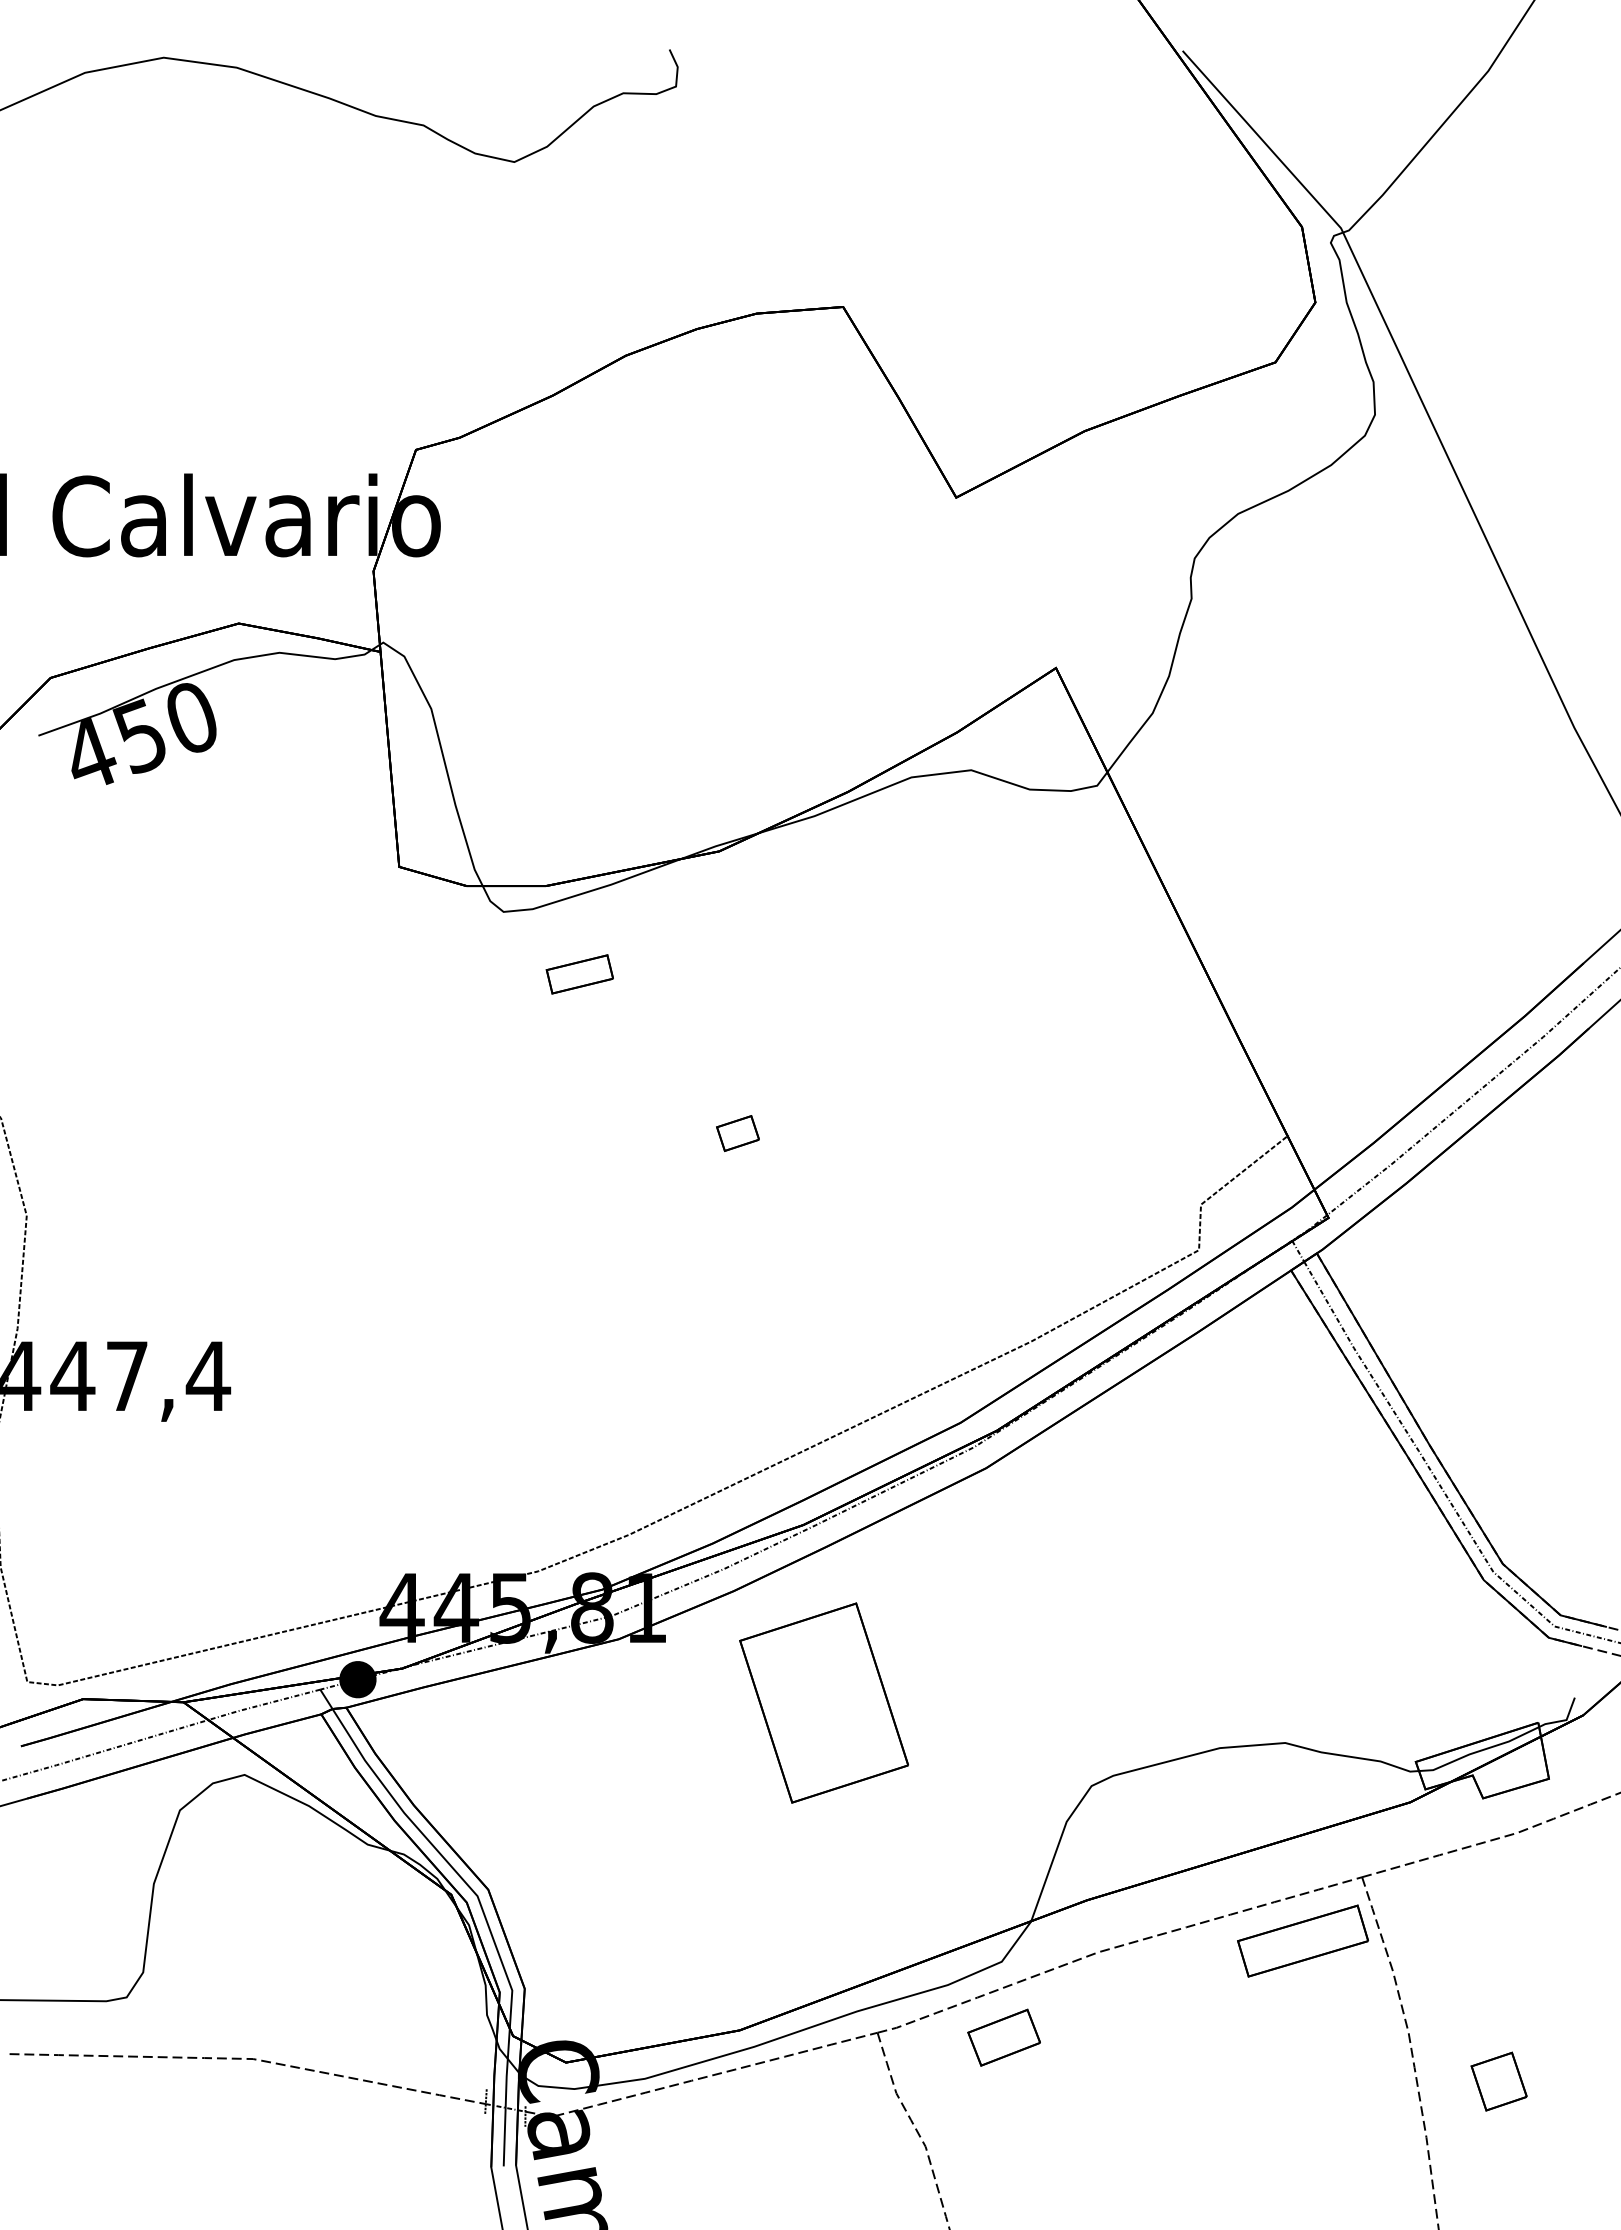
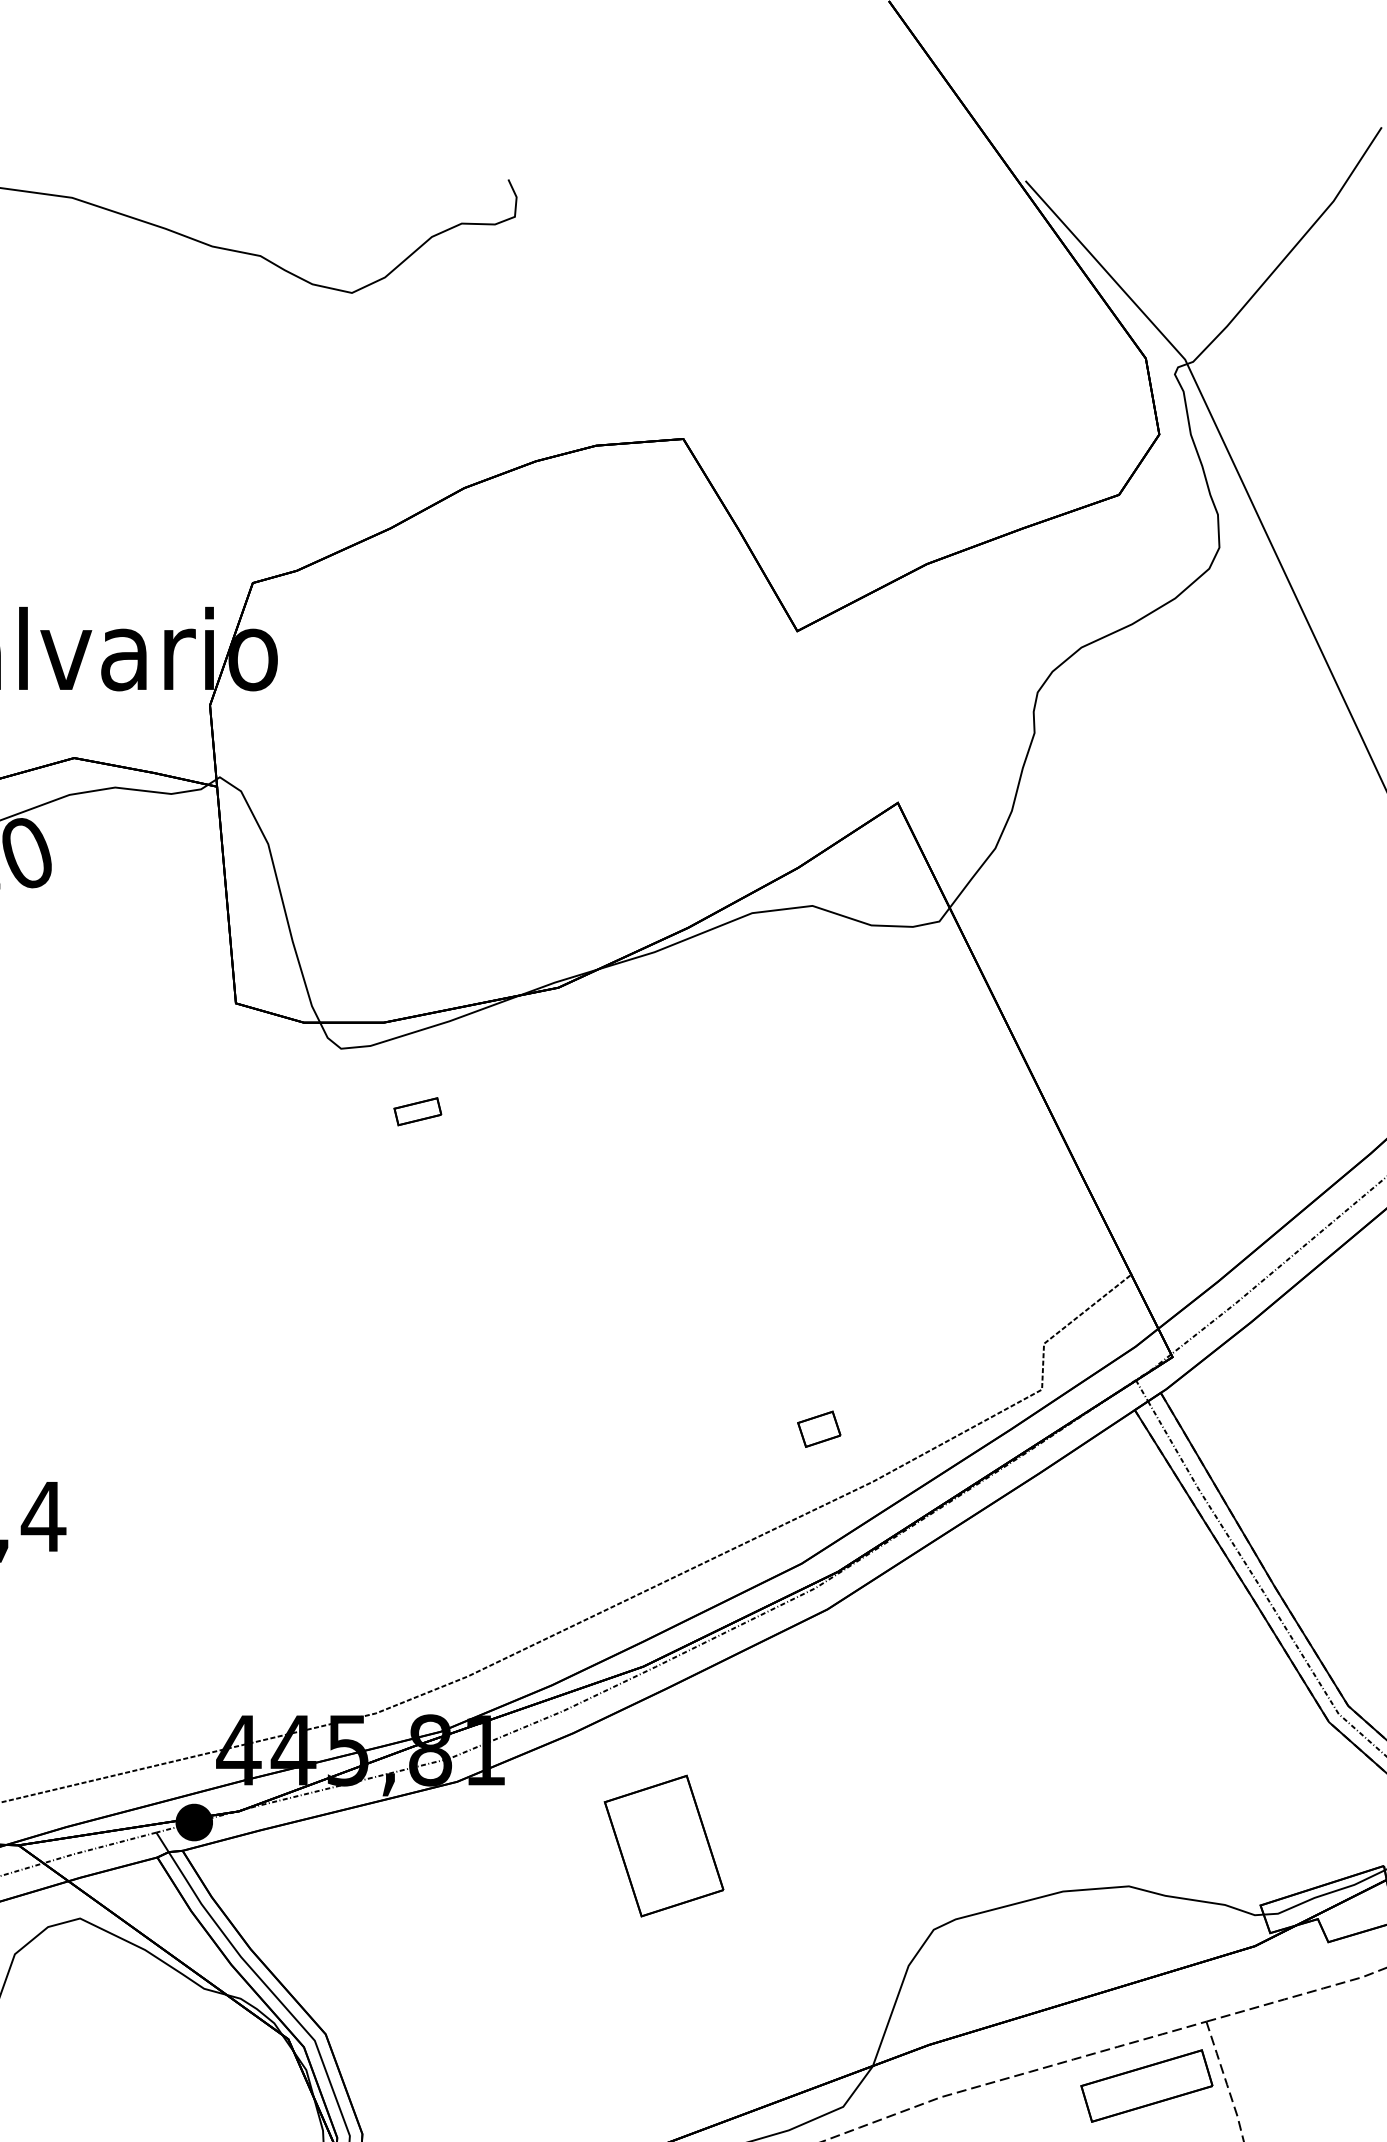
part: (579, 974) -> (417, 1111), size x0.7
part: (737, 1133) -> (818, 1429), moved
part: (823, 1702) -> (663, 1845), size x0.7

